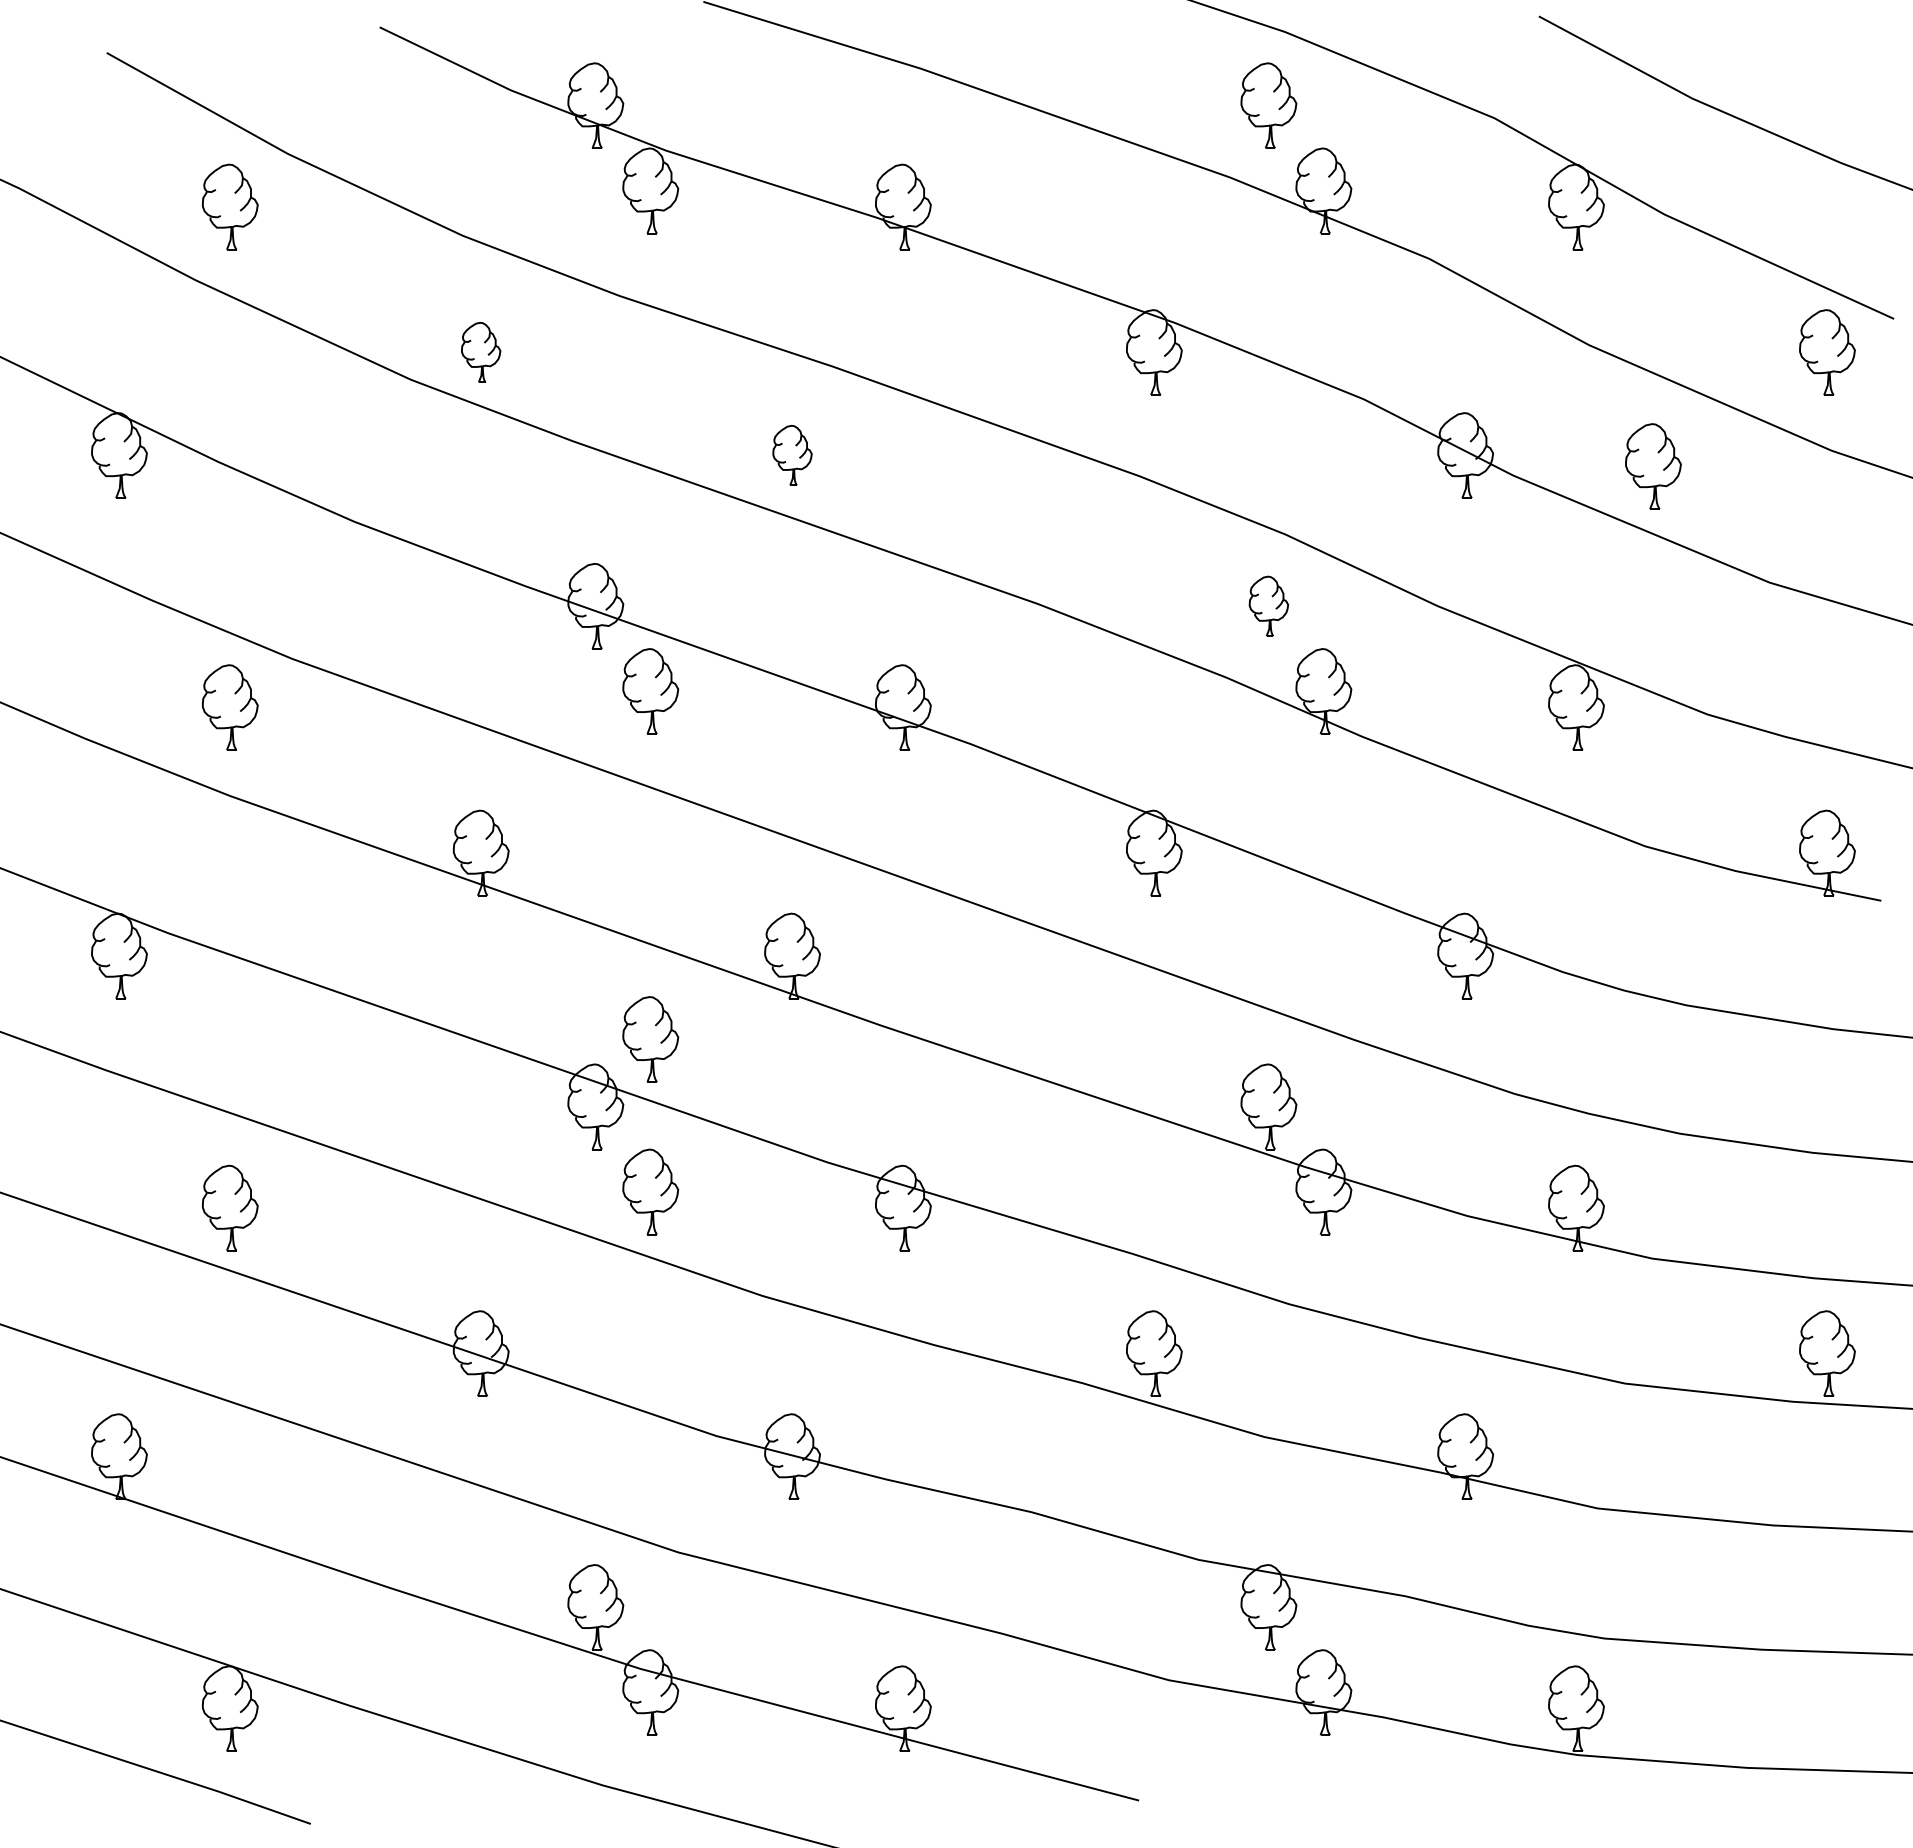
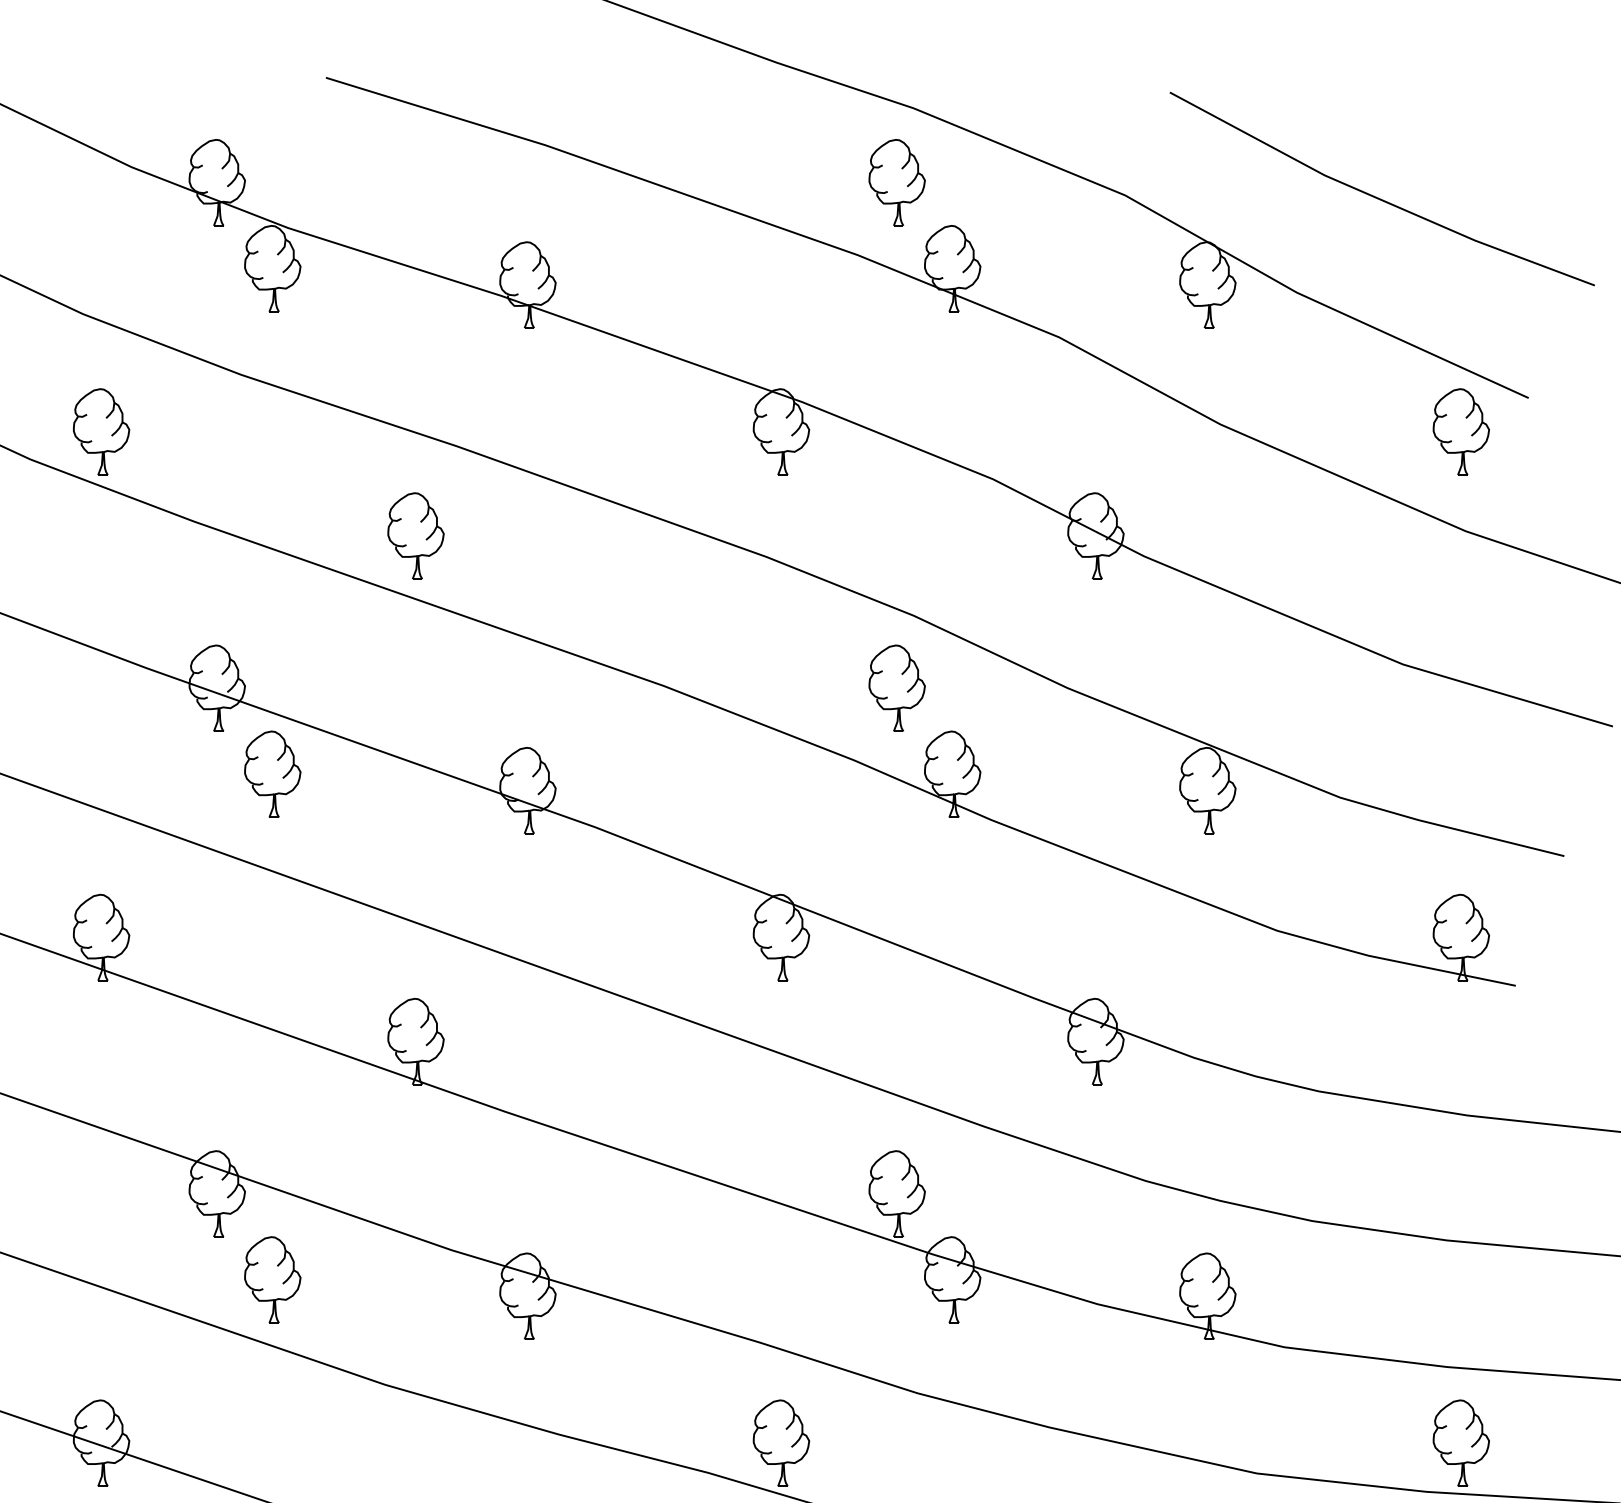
part: (480, 352) -> (100, 431), size x1.43
part: (792, 455) -> (415, 536), size x1.43
part: (1653, 466) -> (1285, 547), removed
part: (1268, 606) -> (896, 688), size x1.43
part: (650, 1039) -> (272, 1125), removed

